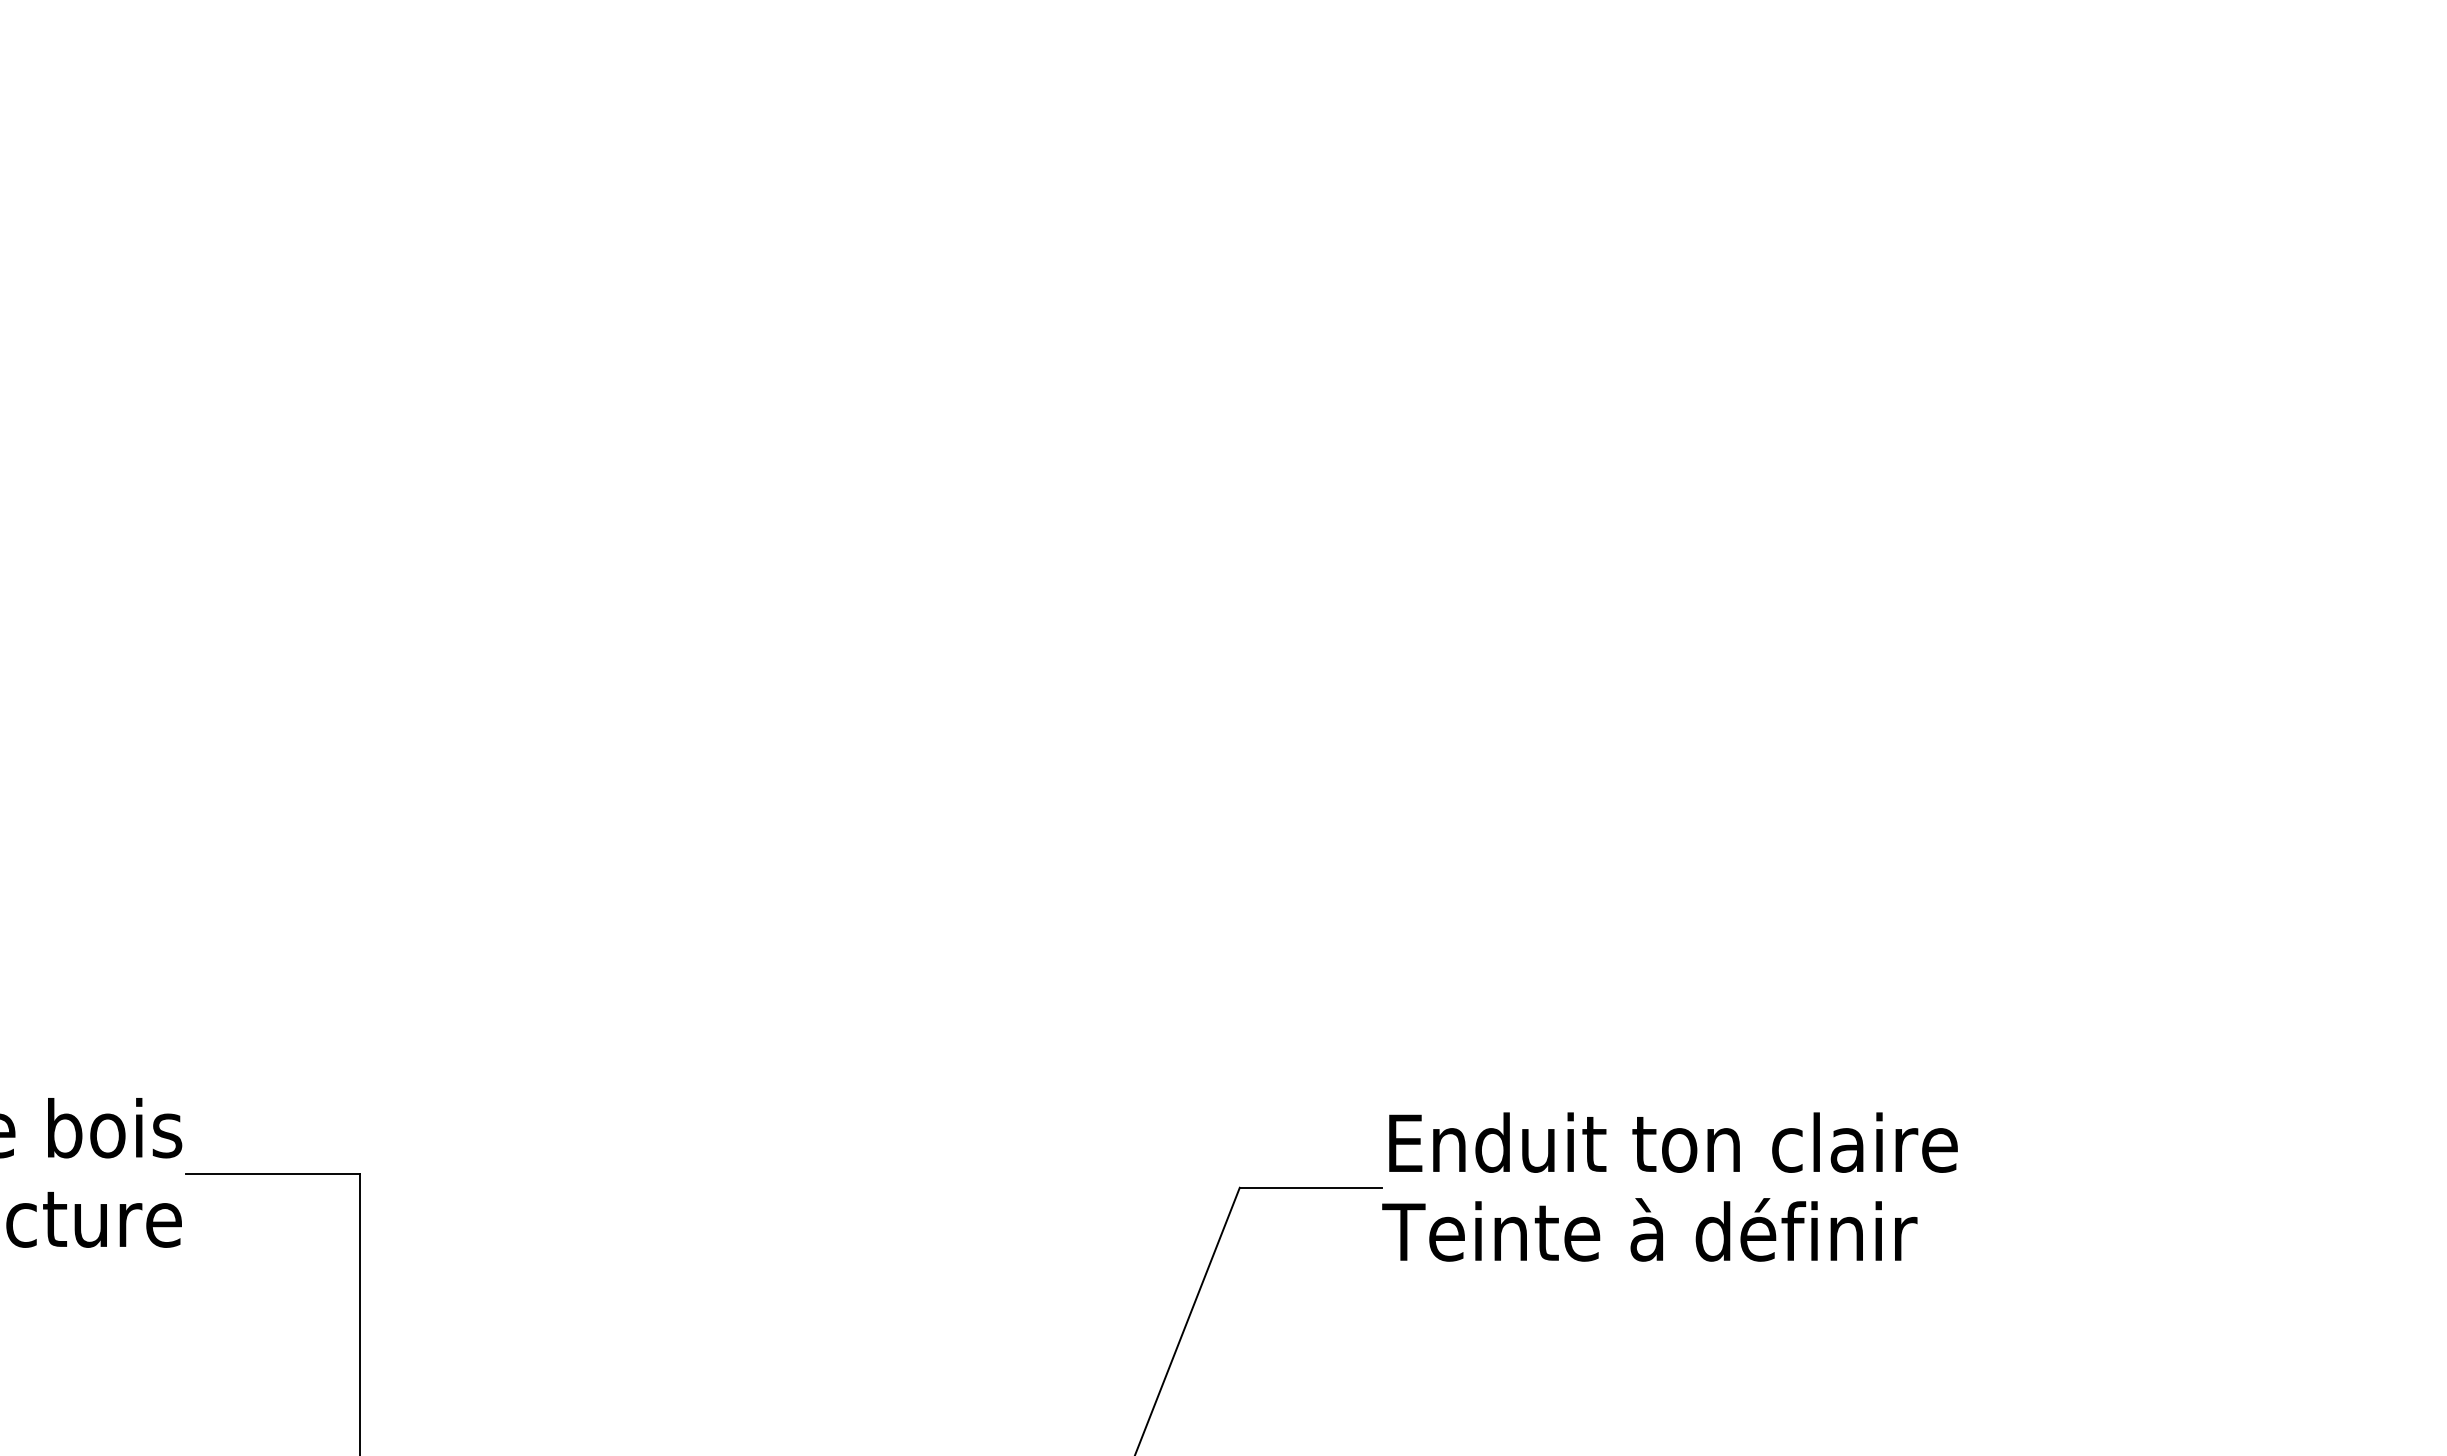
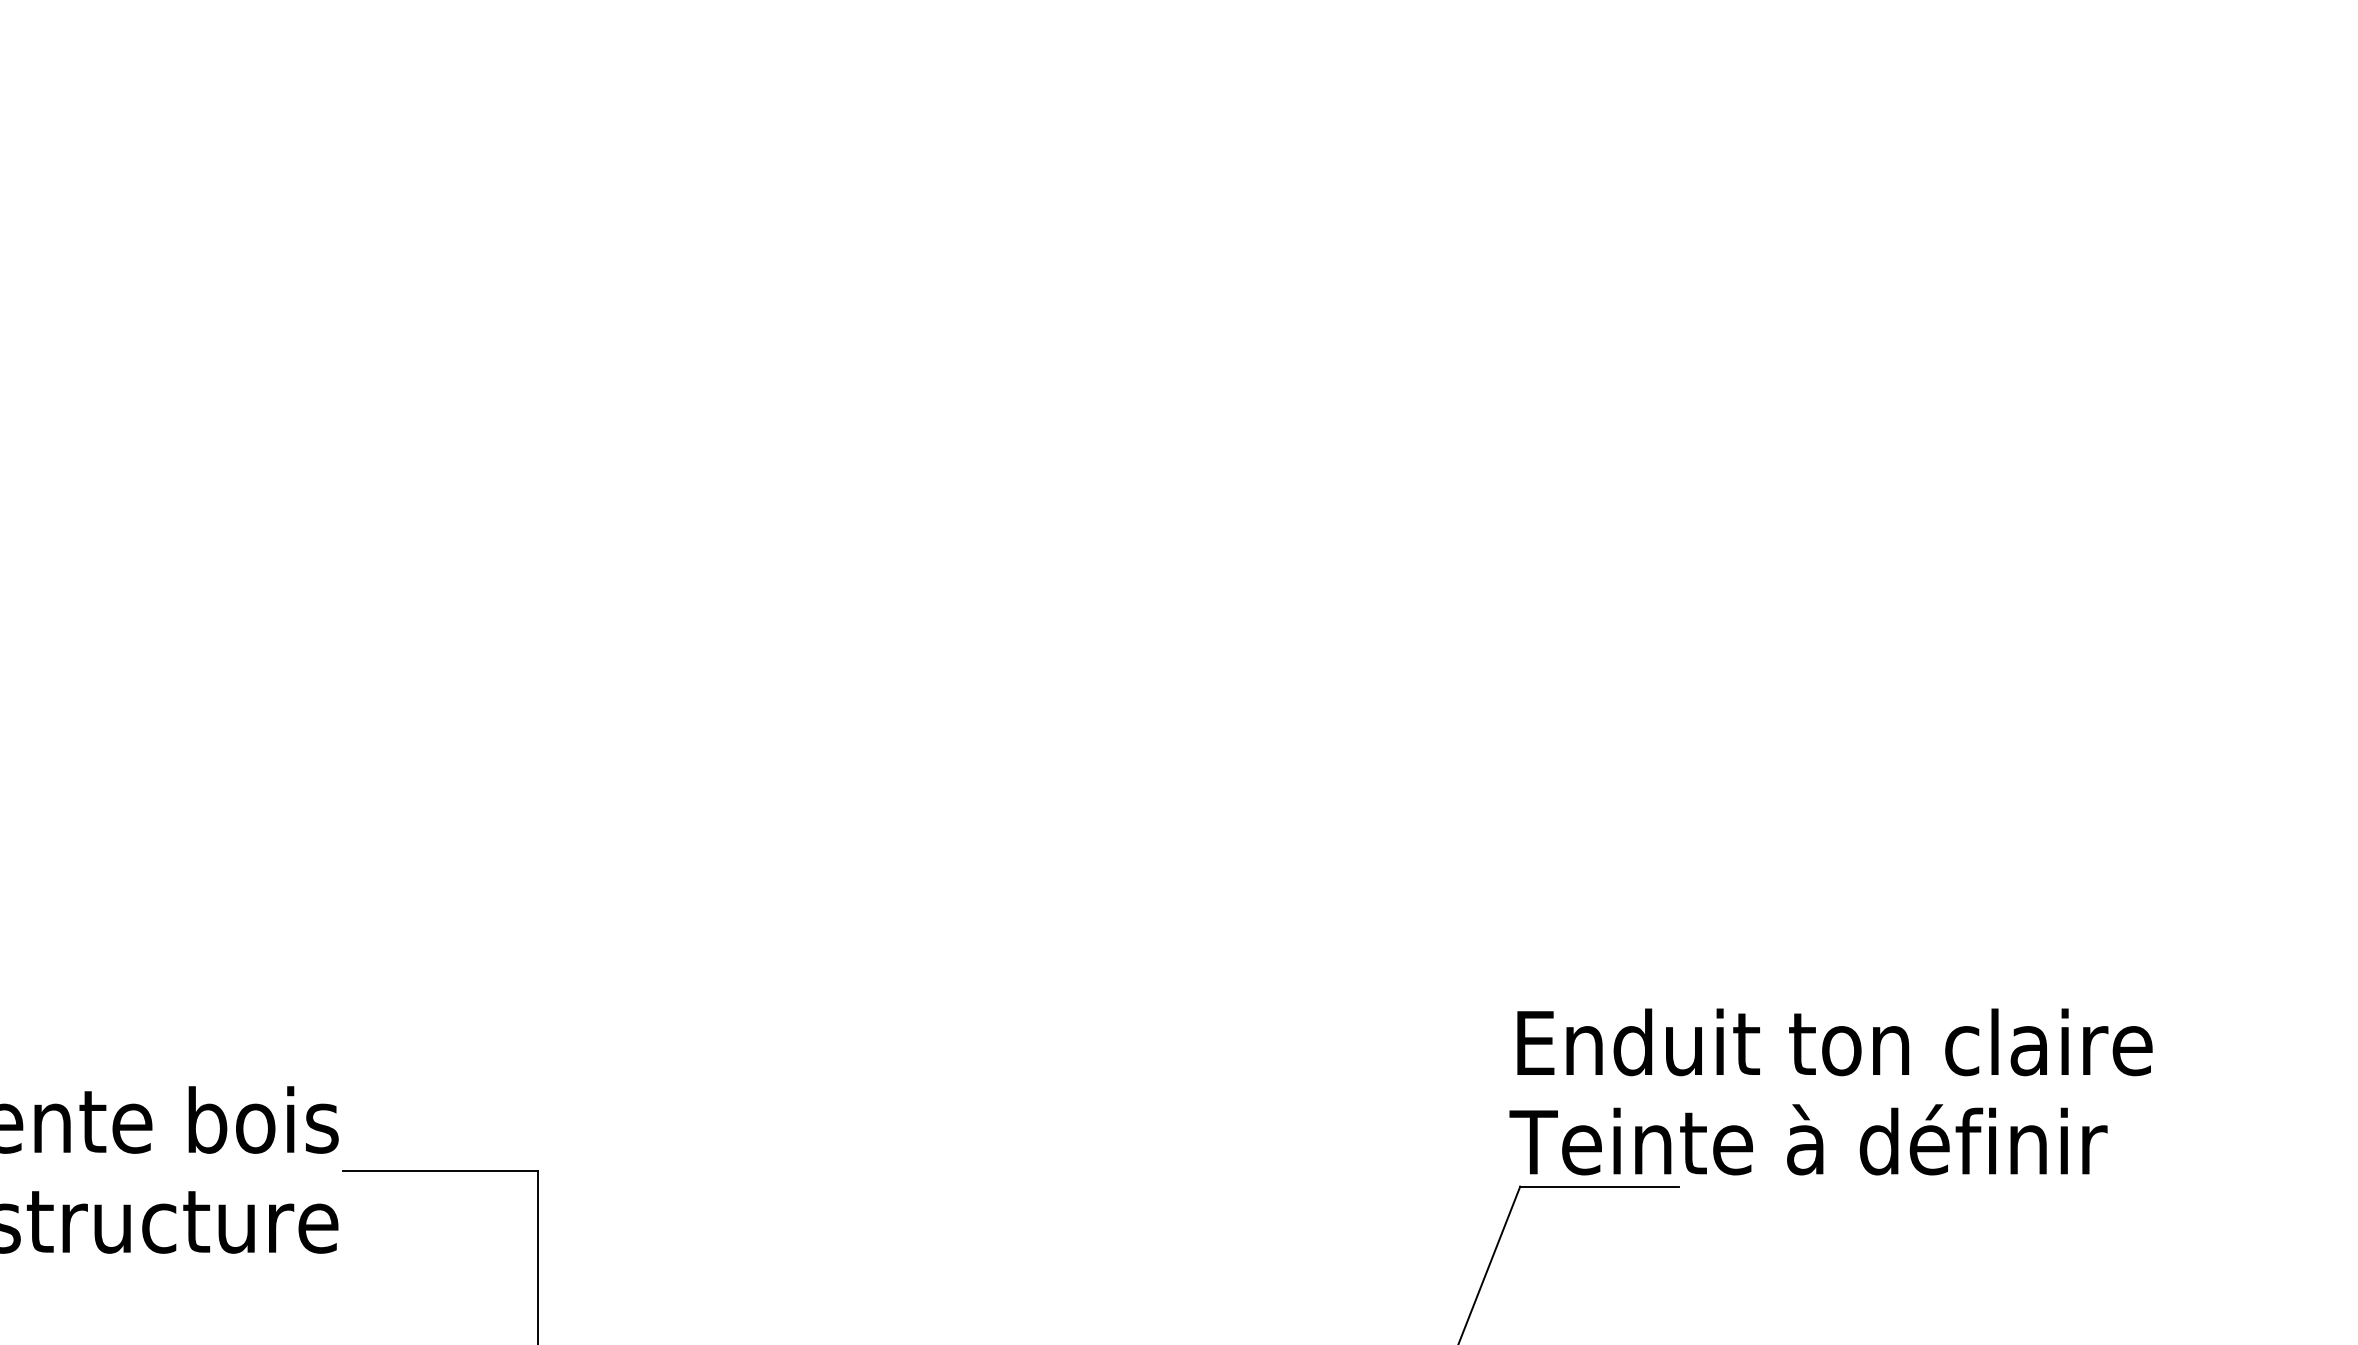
text: (1669, 1186) -> (1830, 1091), moved

